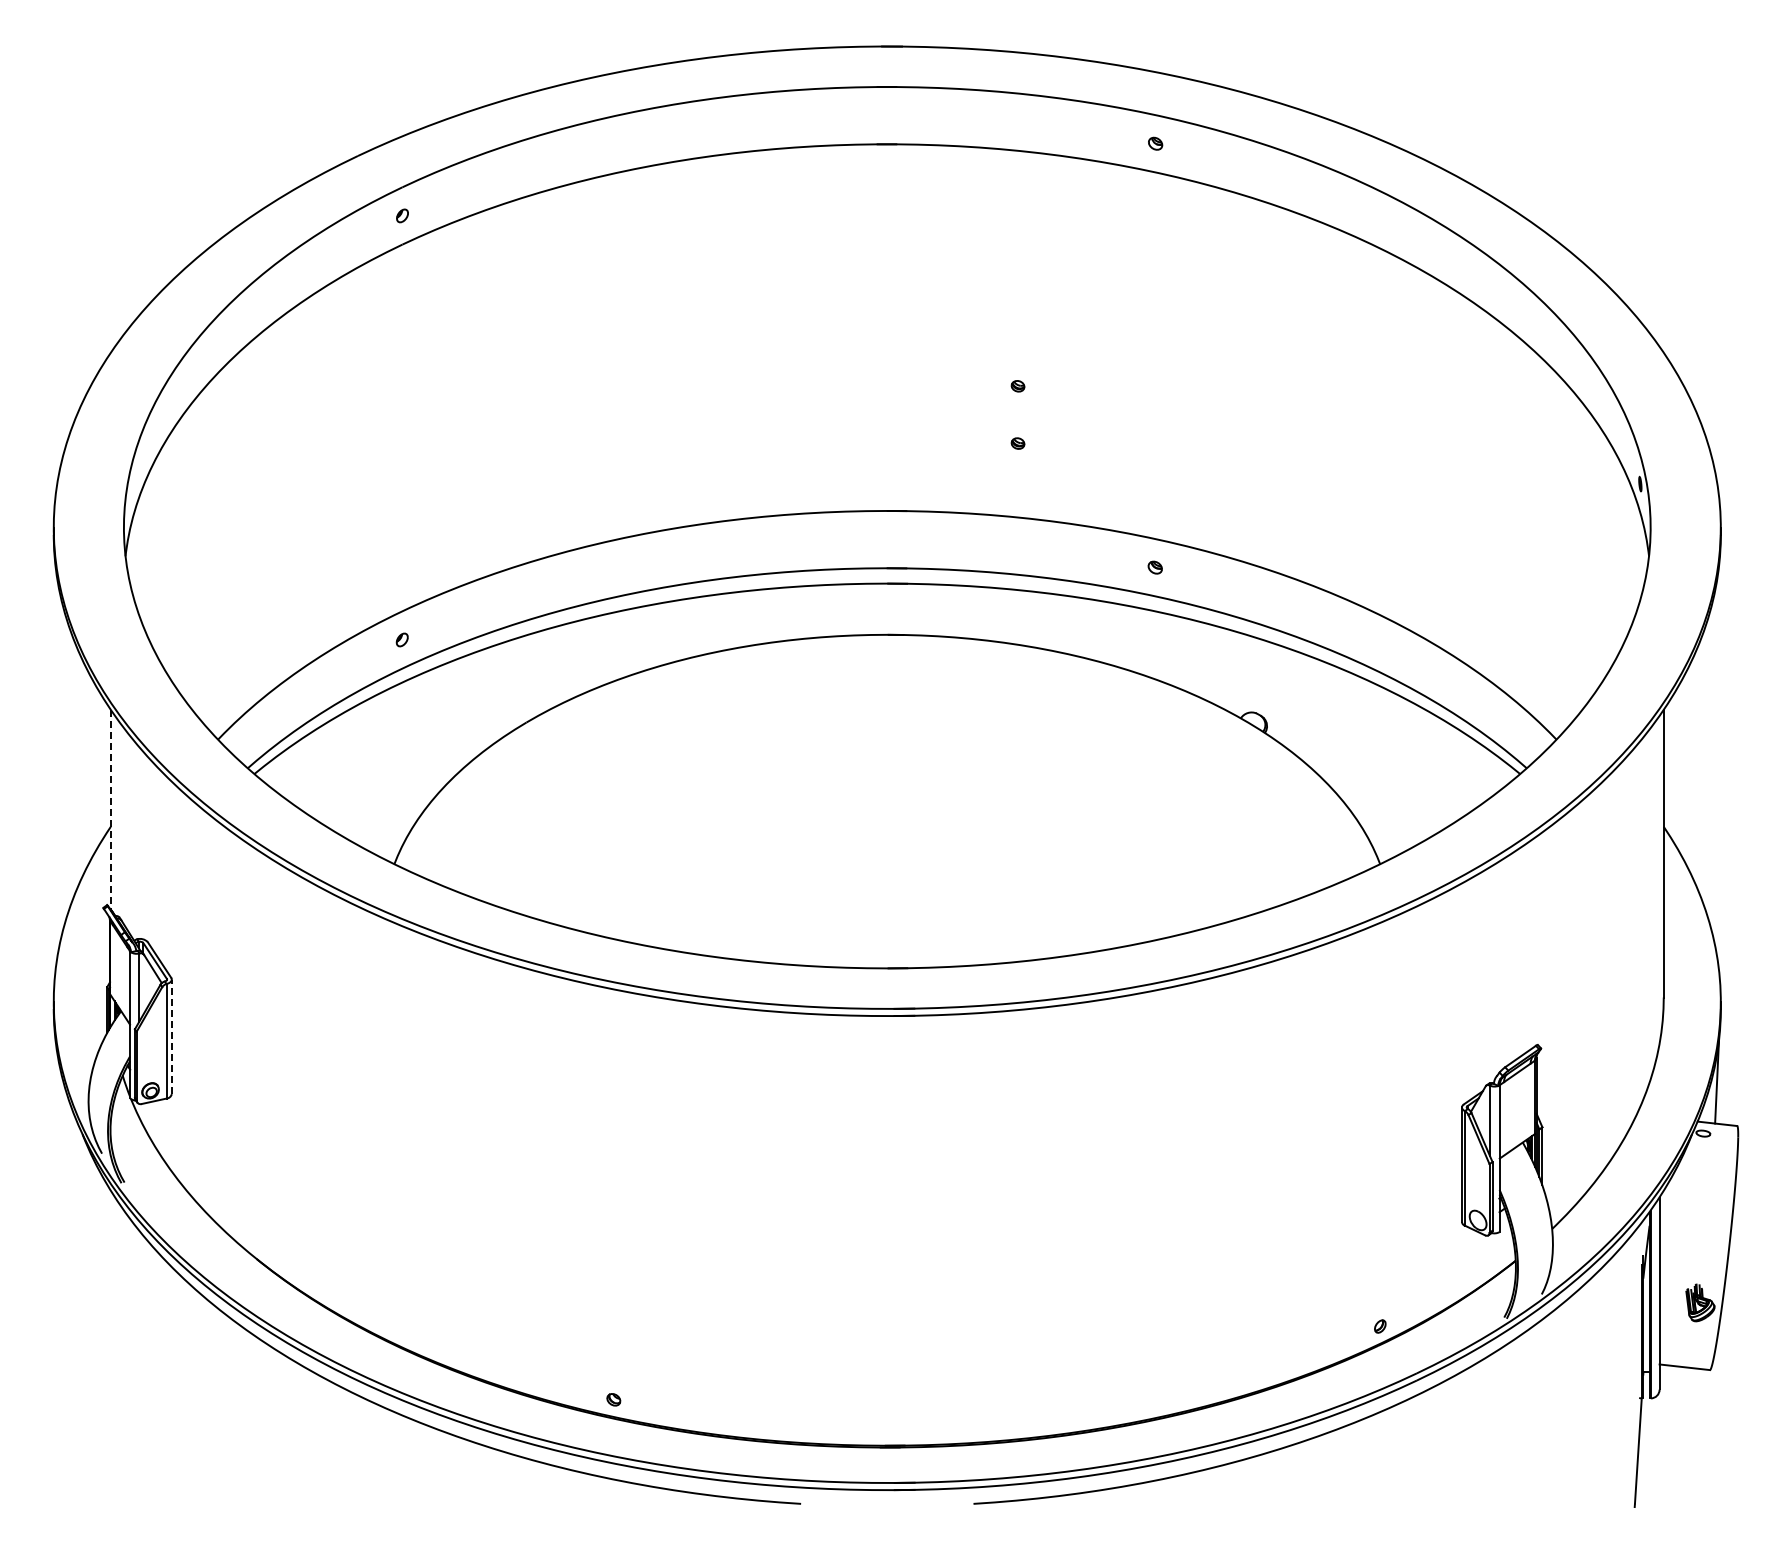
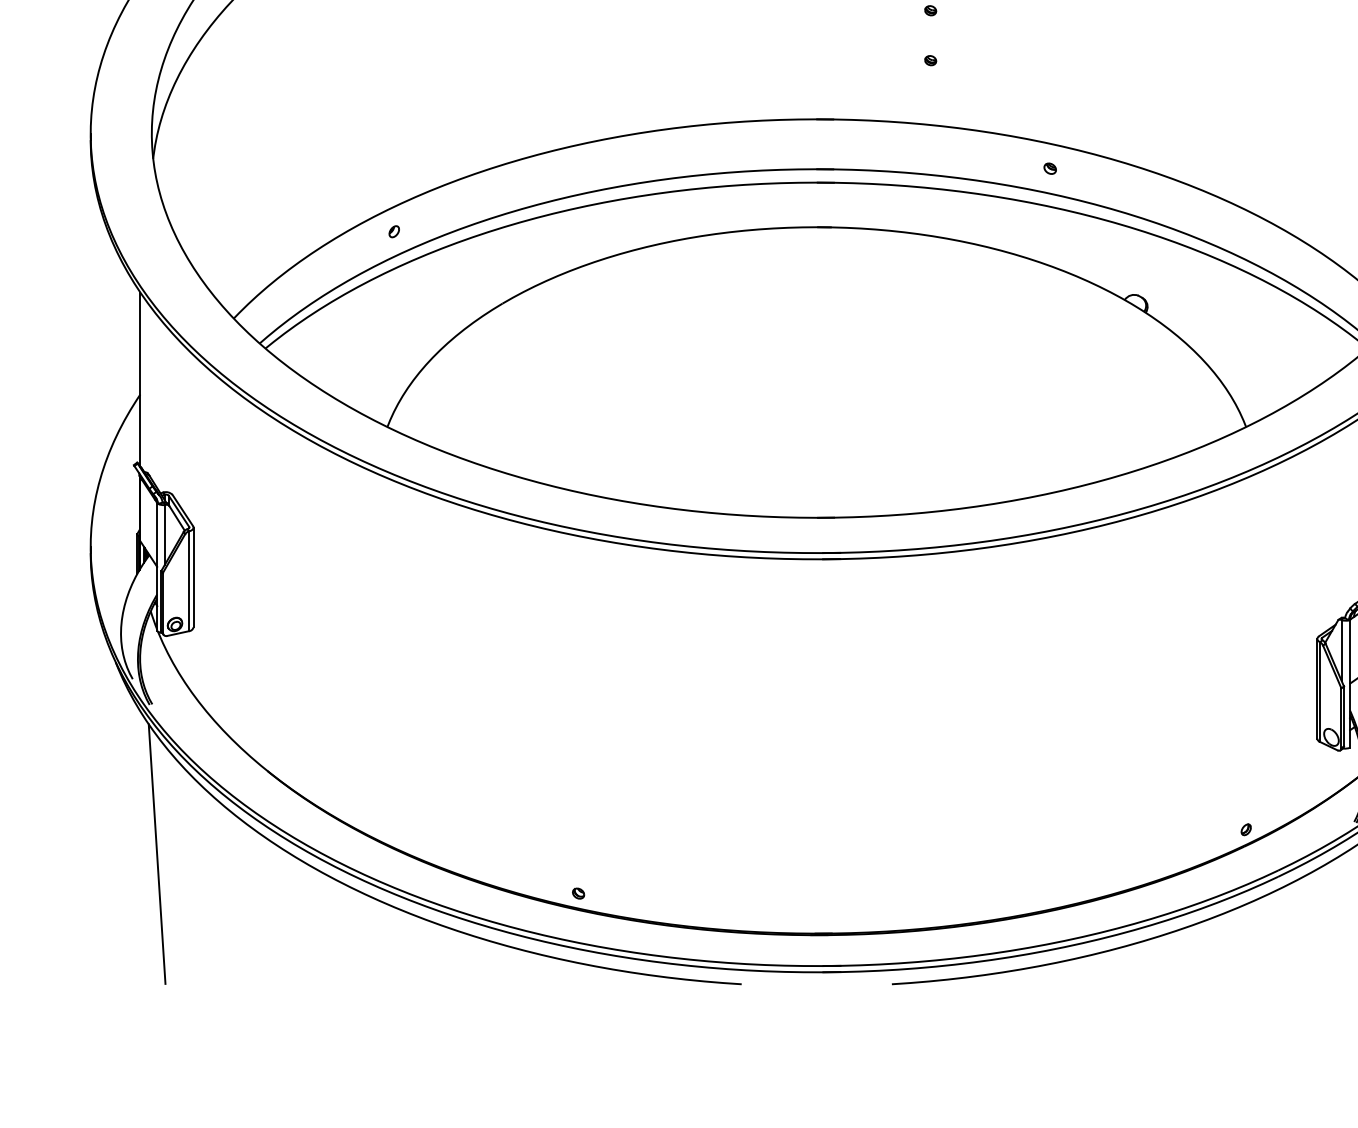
line: (110, 809) -> (140, 379), dashed -> solid
line: (171, 1036) -> (193, 577), dashed -> solid
line: (129, 1354) -> (156, 854), added

